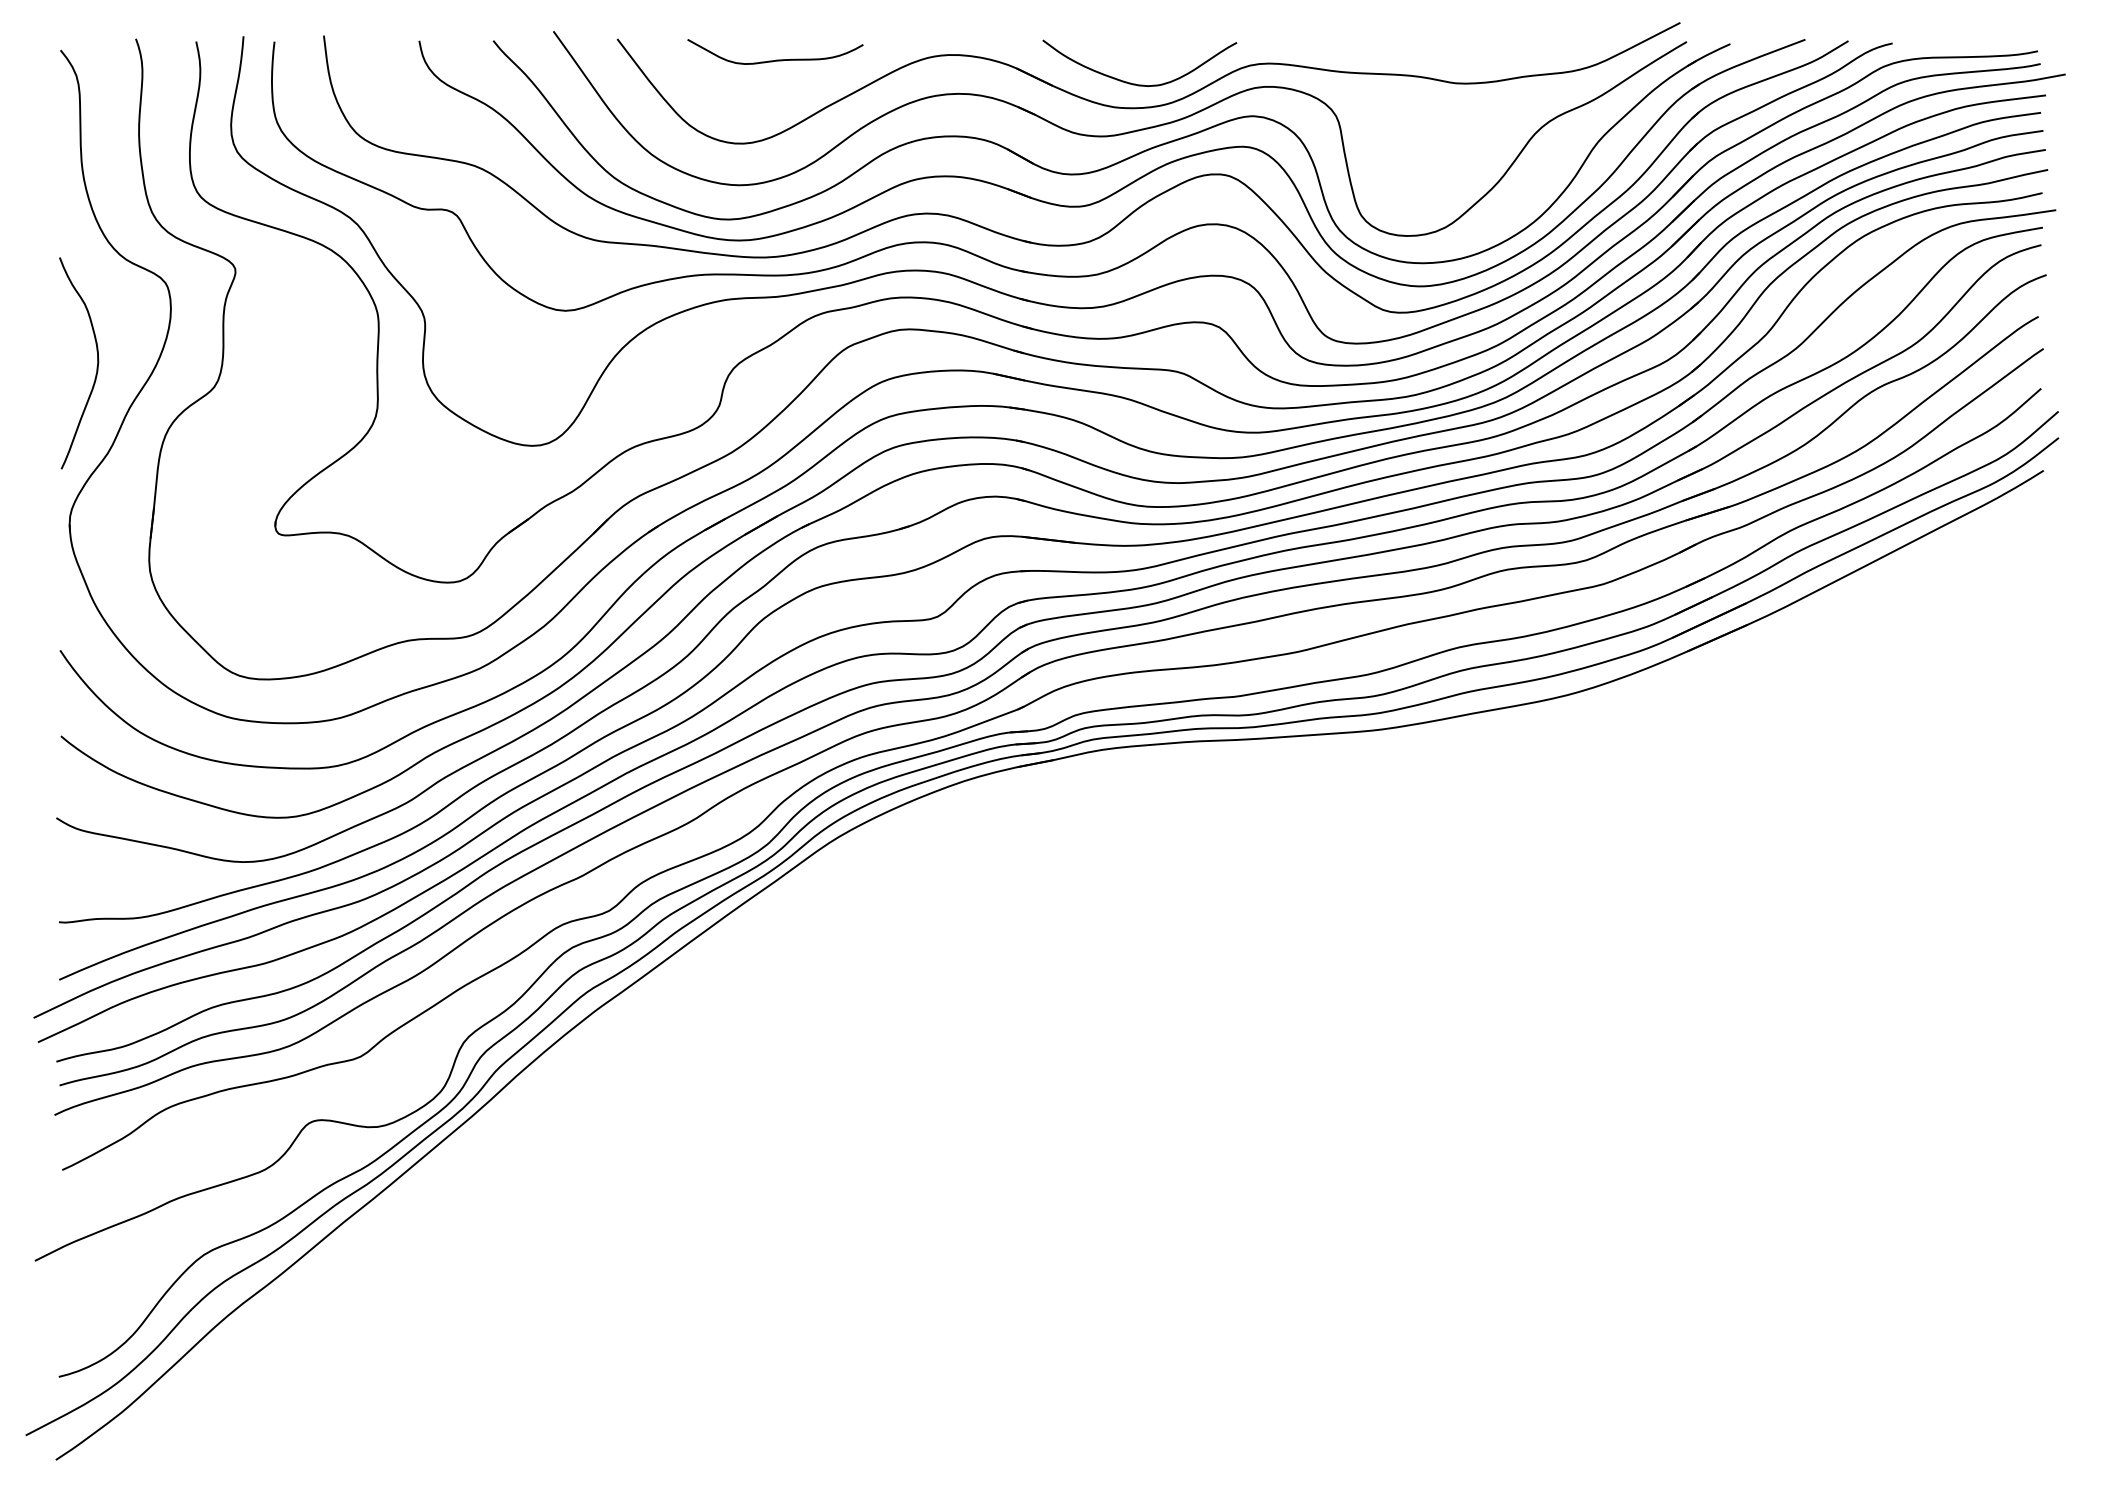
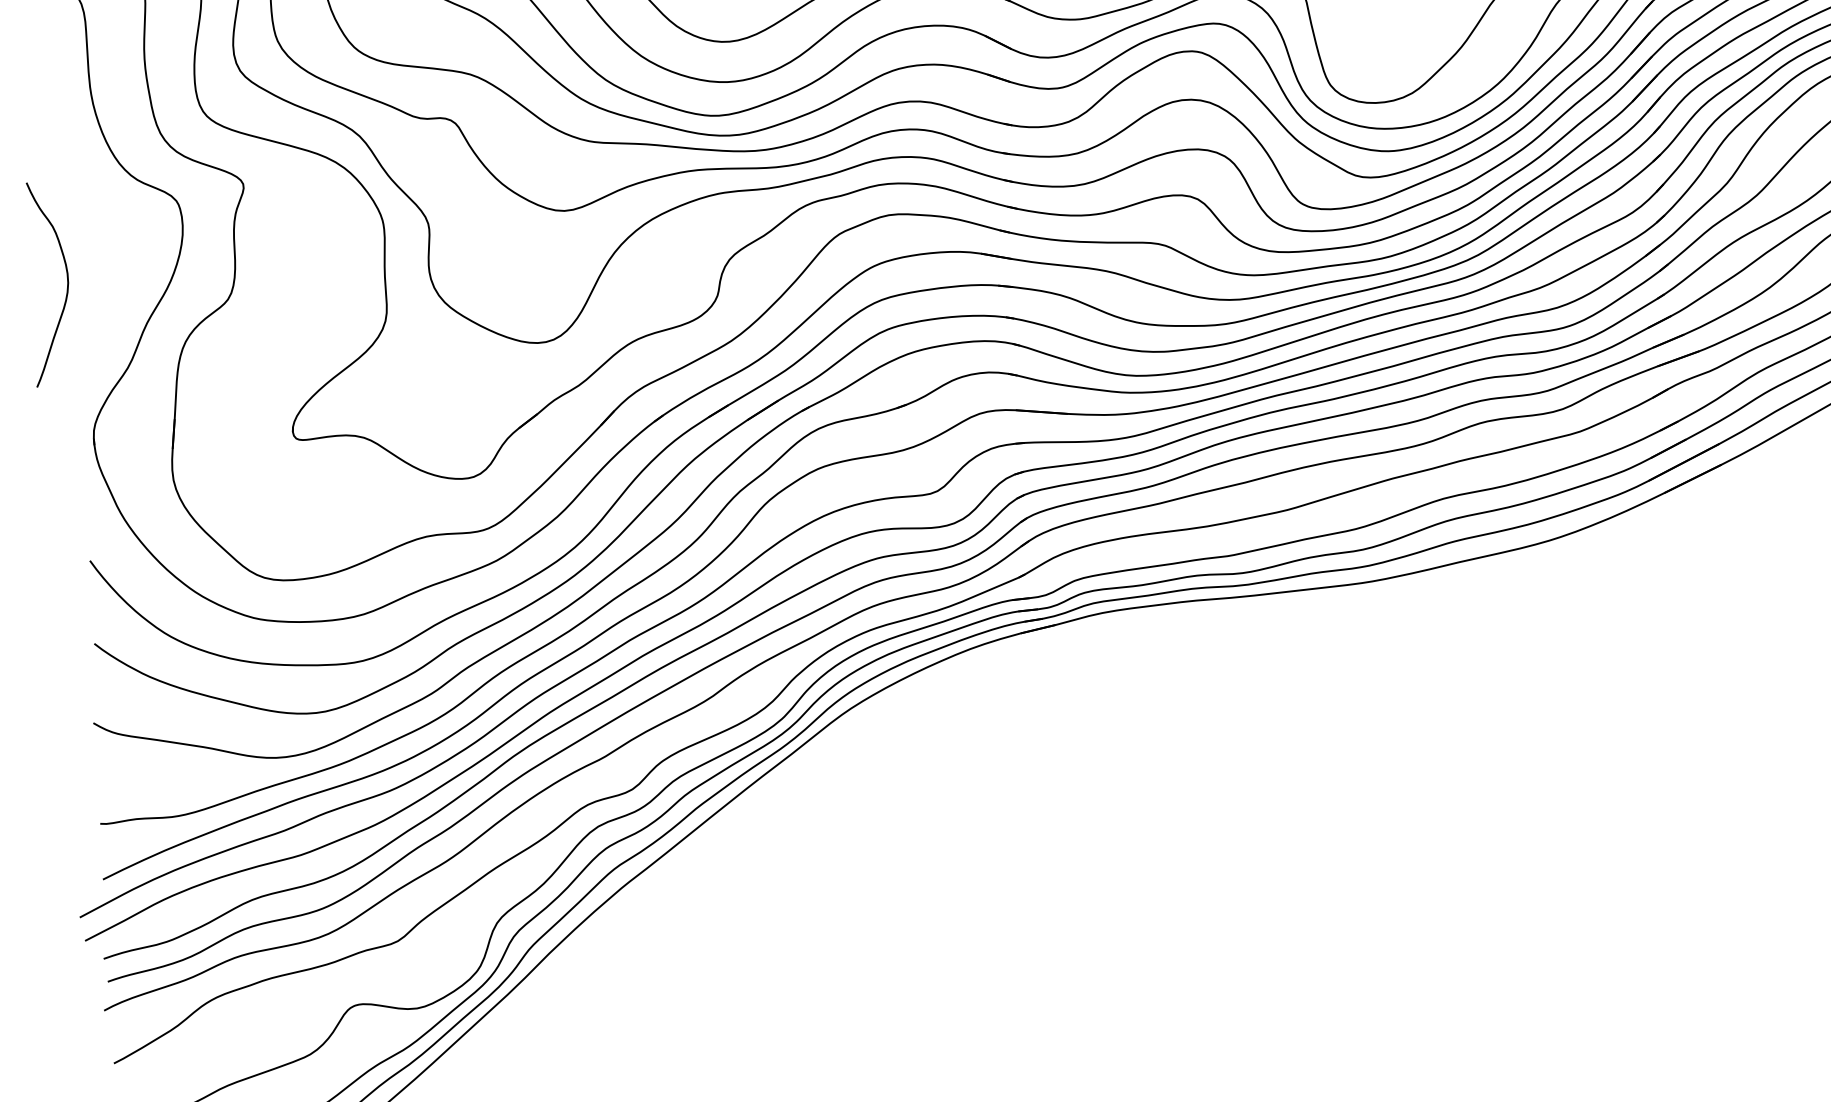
curve: (96, 366) -> (66, 286), moved

